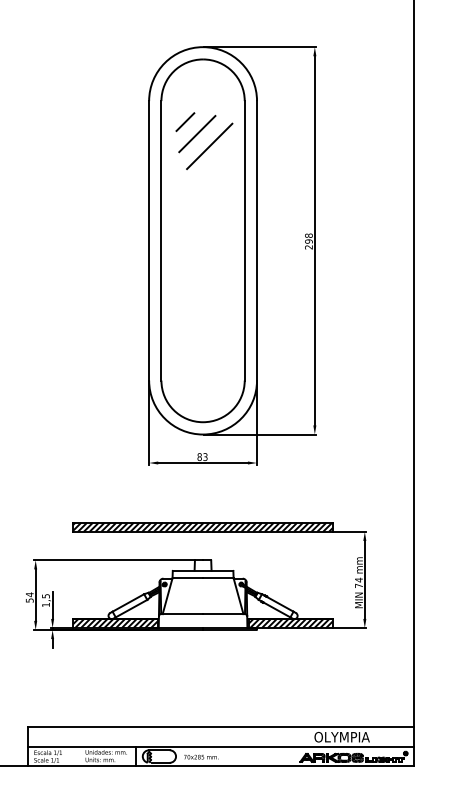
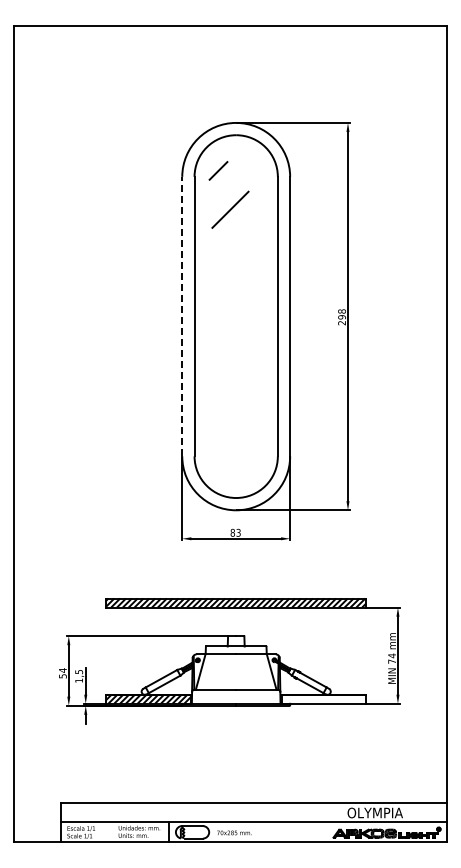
line: (185, 121) -> (218, 170), moved
line: (209, 145) -> (242, 221), removed
line: (149, 240) -> (182, 316), solid -> dashed
hatch: (290, 622) -> (323, 698), removed

